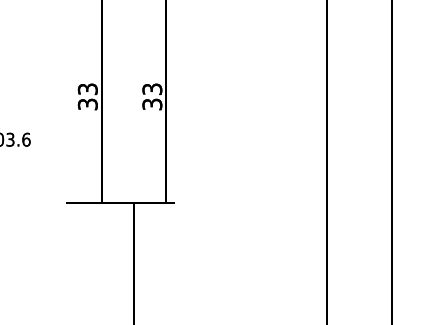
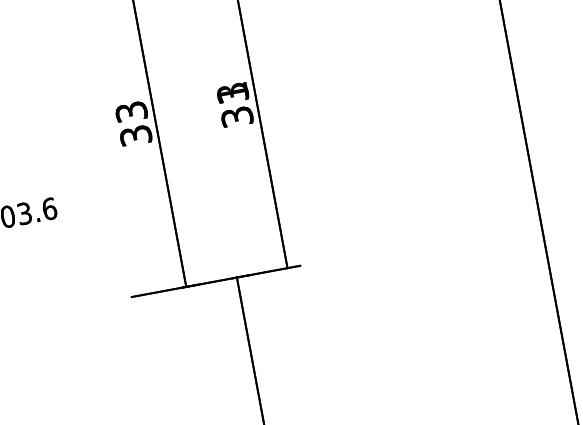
text: (152, 88) -> (232, 91), 33 -> 31

